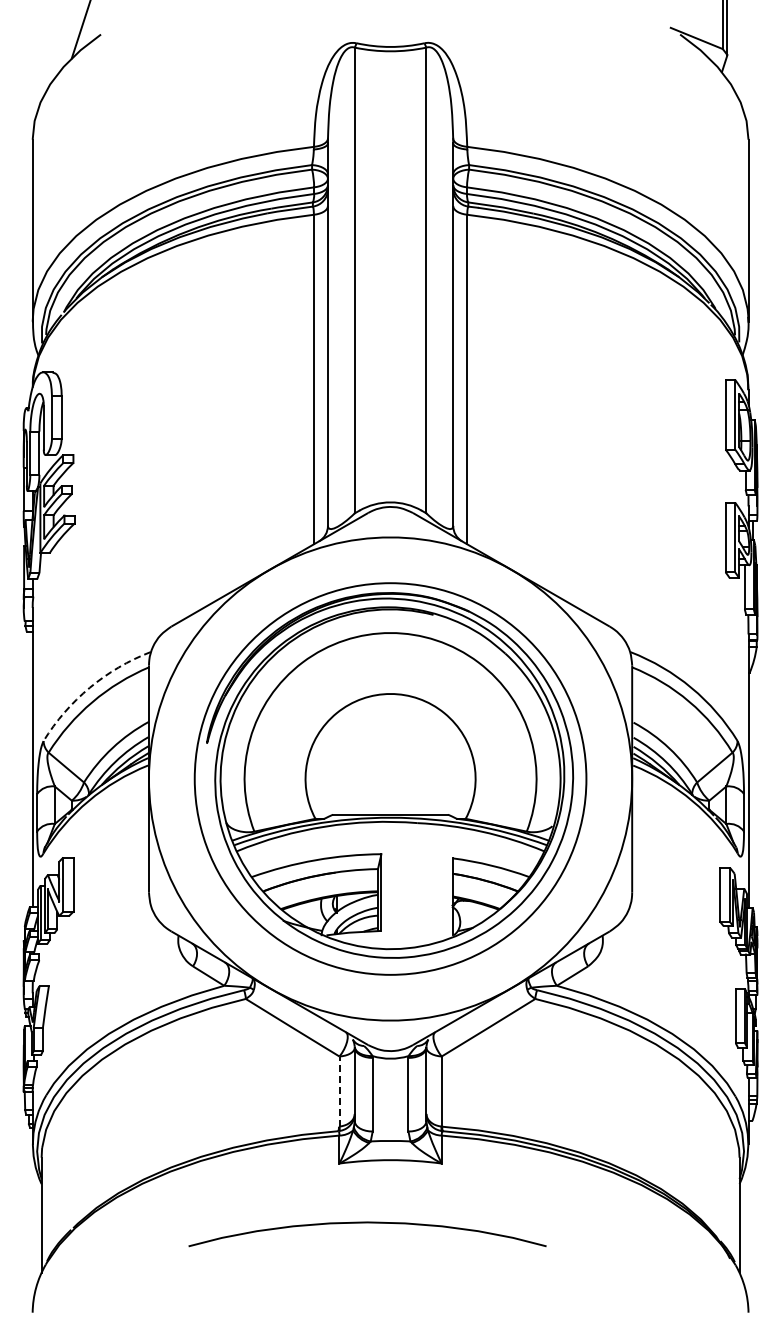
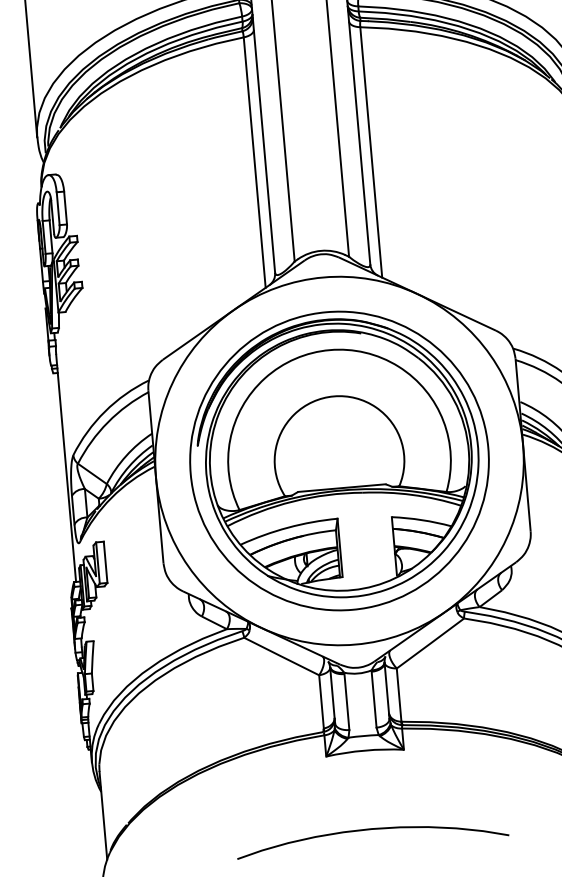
arc: (89, 687) -> (104, 411), dashed -> solid
line: (339, 1091) -> (321, 701), dashed -> solid
curve: (367, 1223) -> (371, 829), moved

